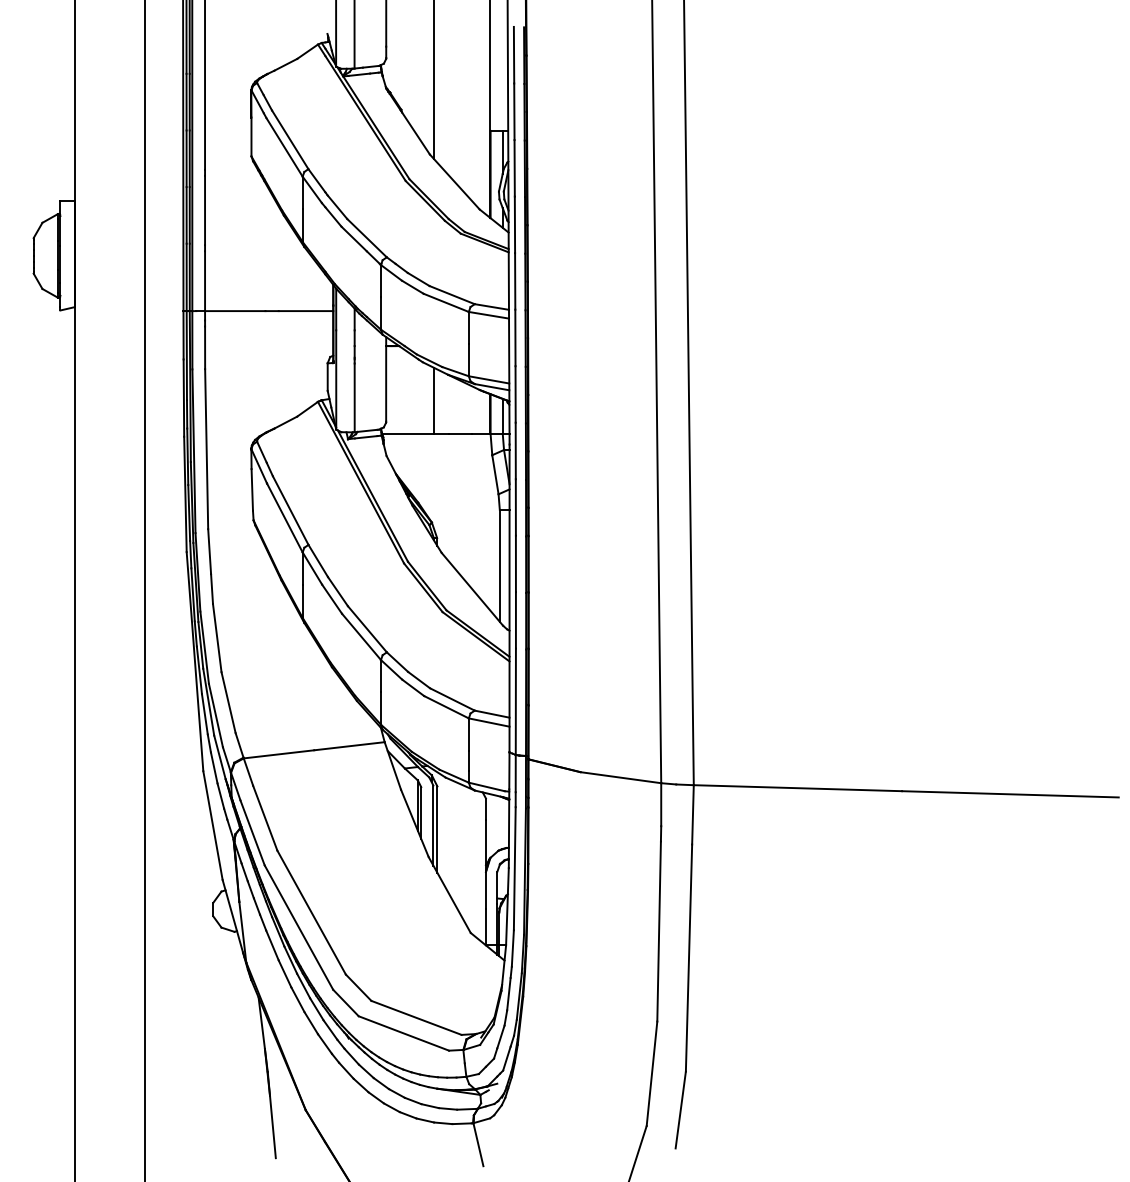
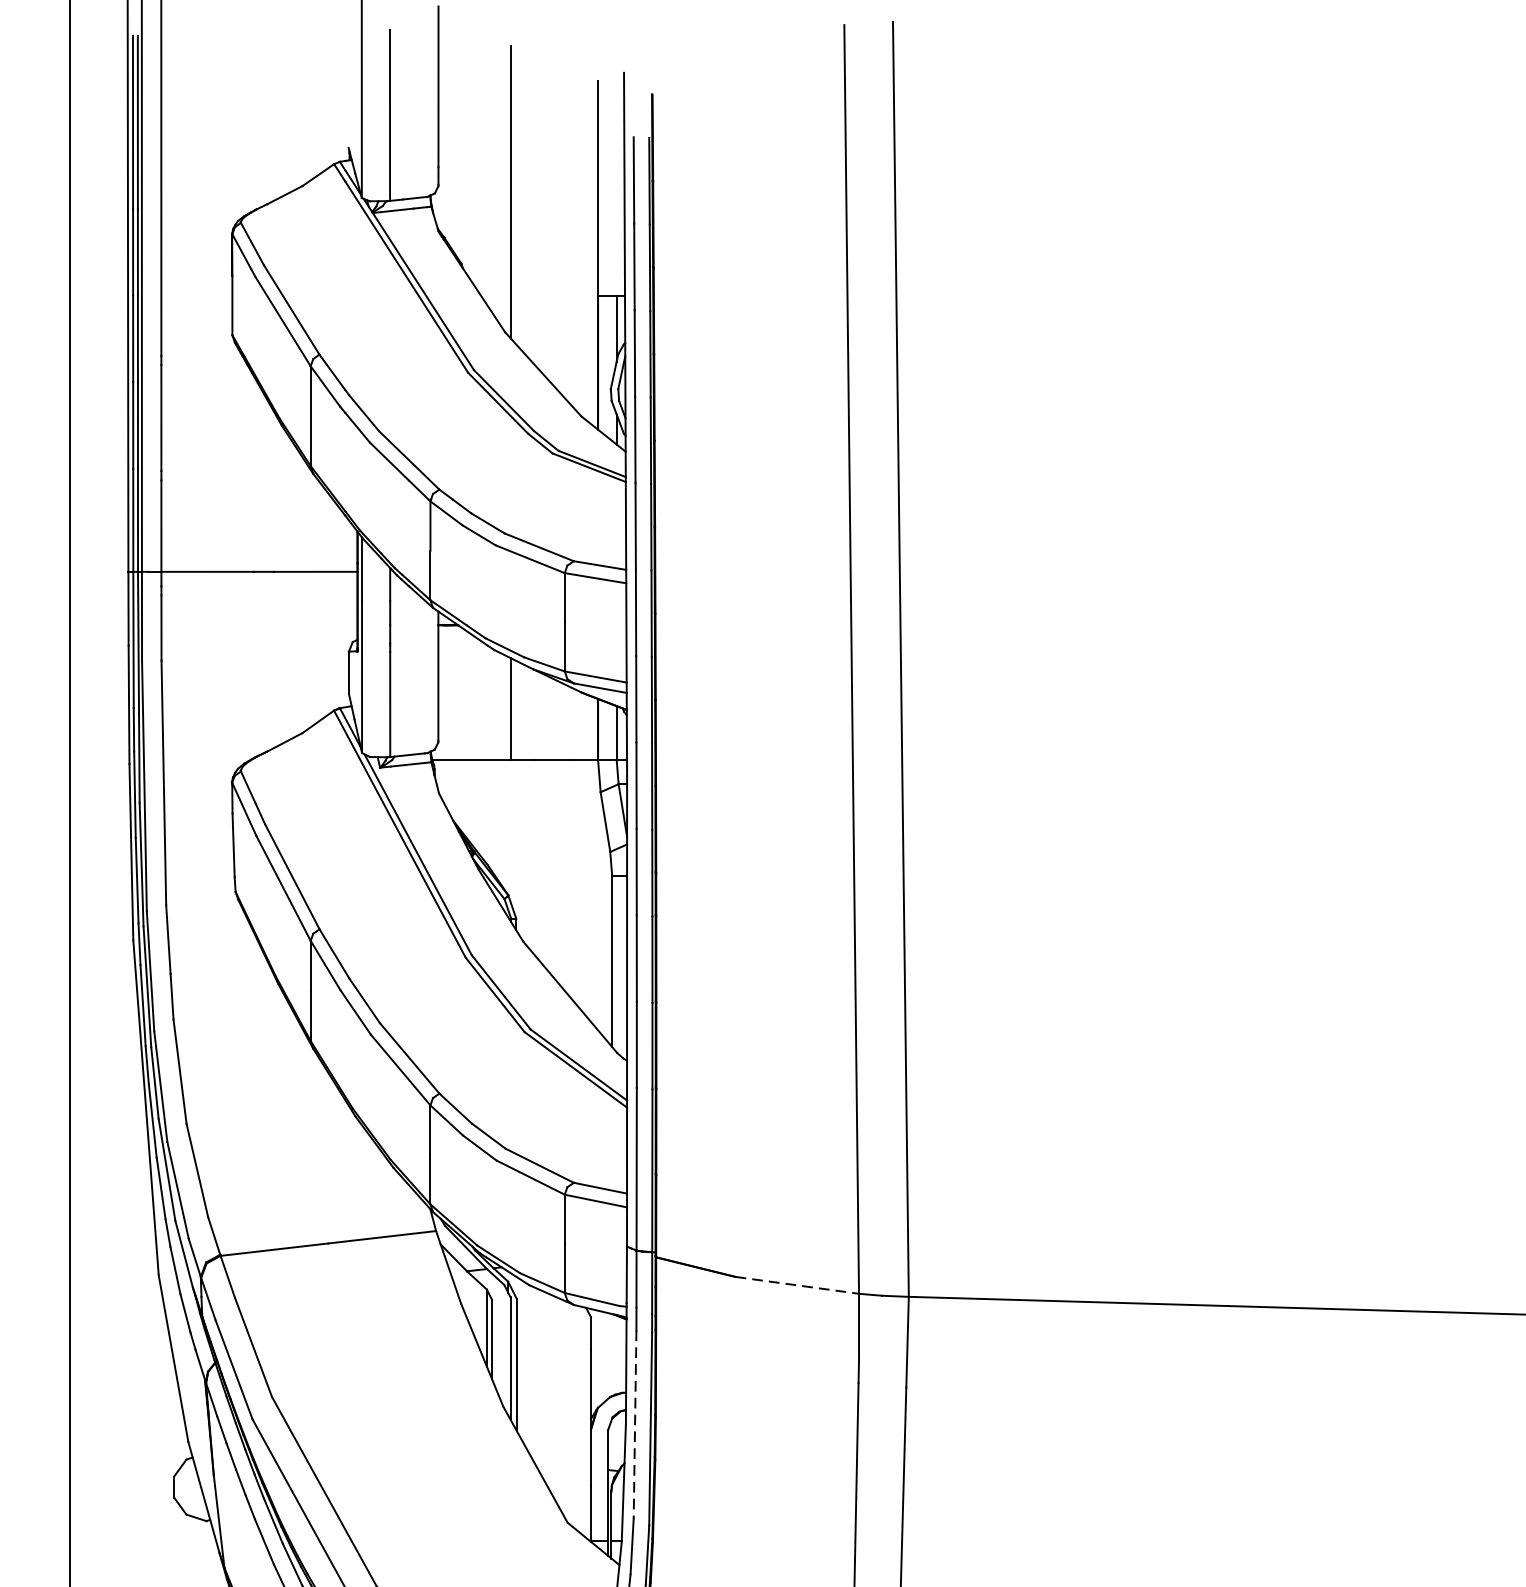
line: (620, 777) -> (796, 1285), solid -> dashed
line: (514, 868) -> (634, 1424), solid -> dashed

